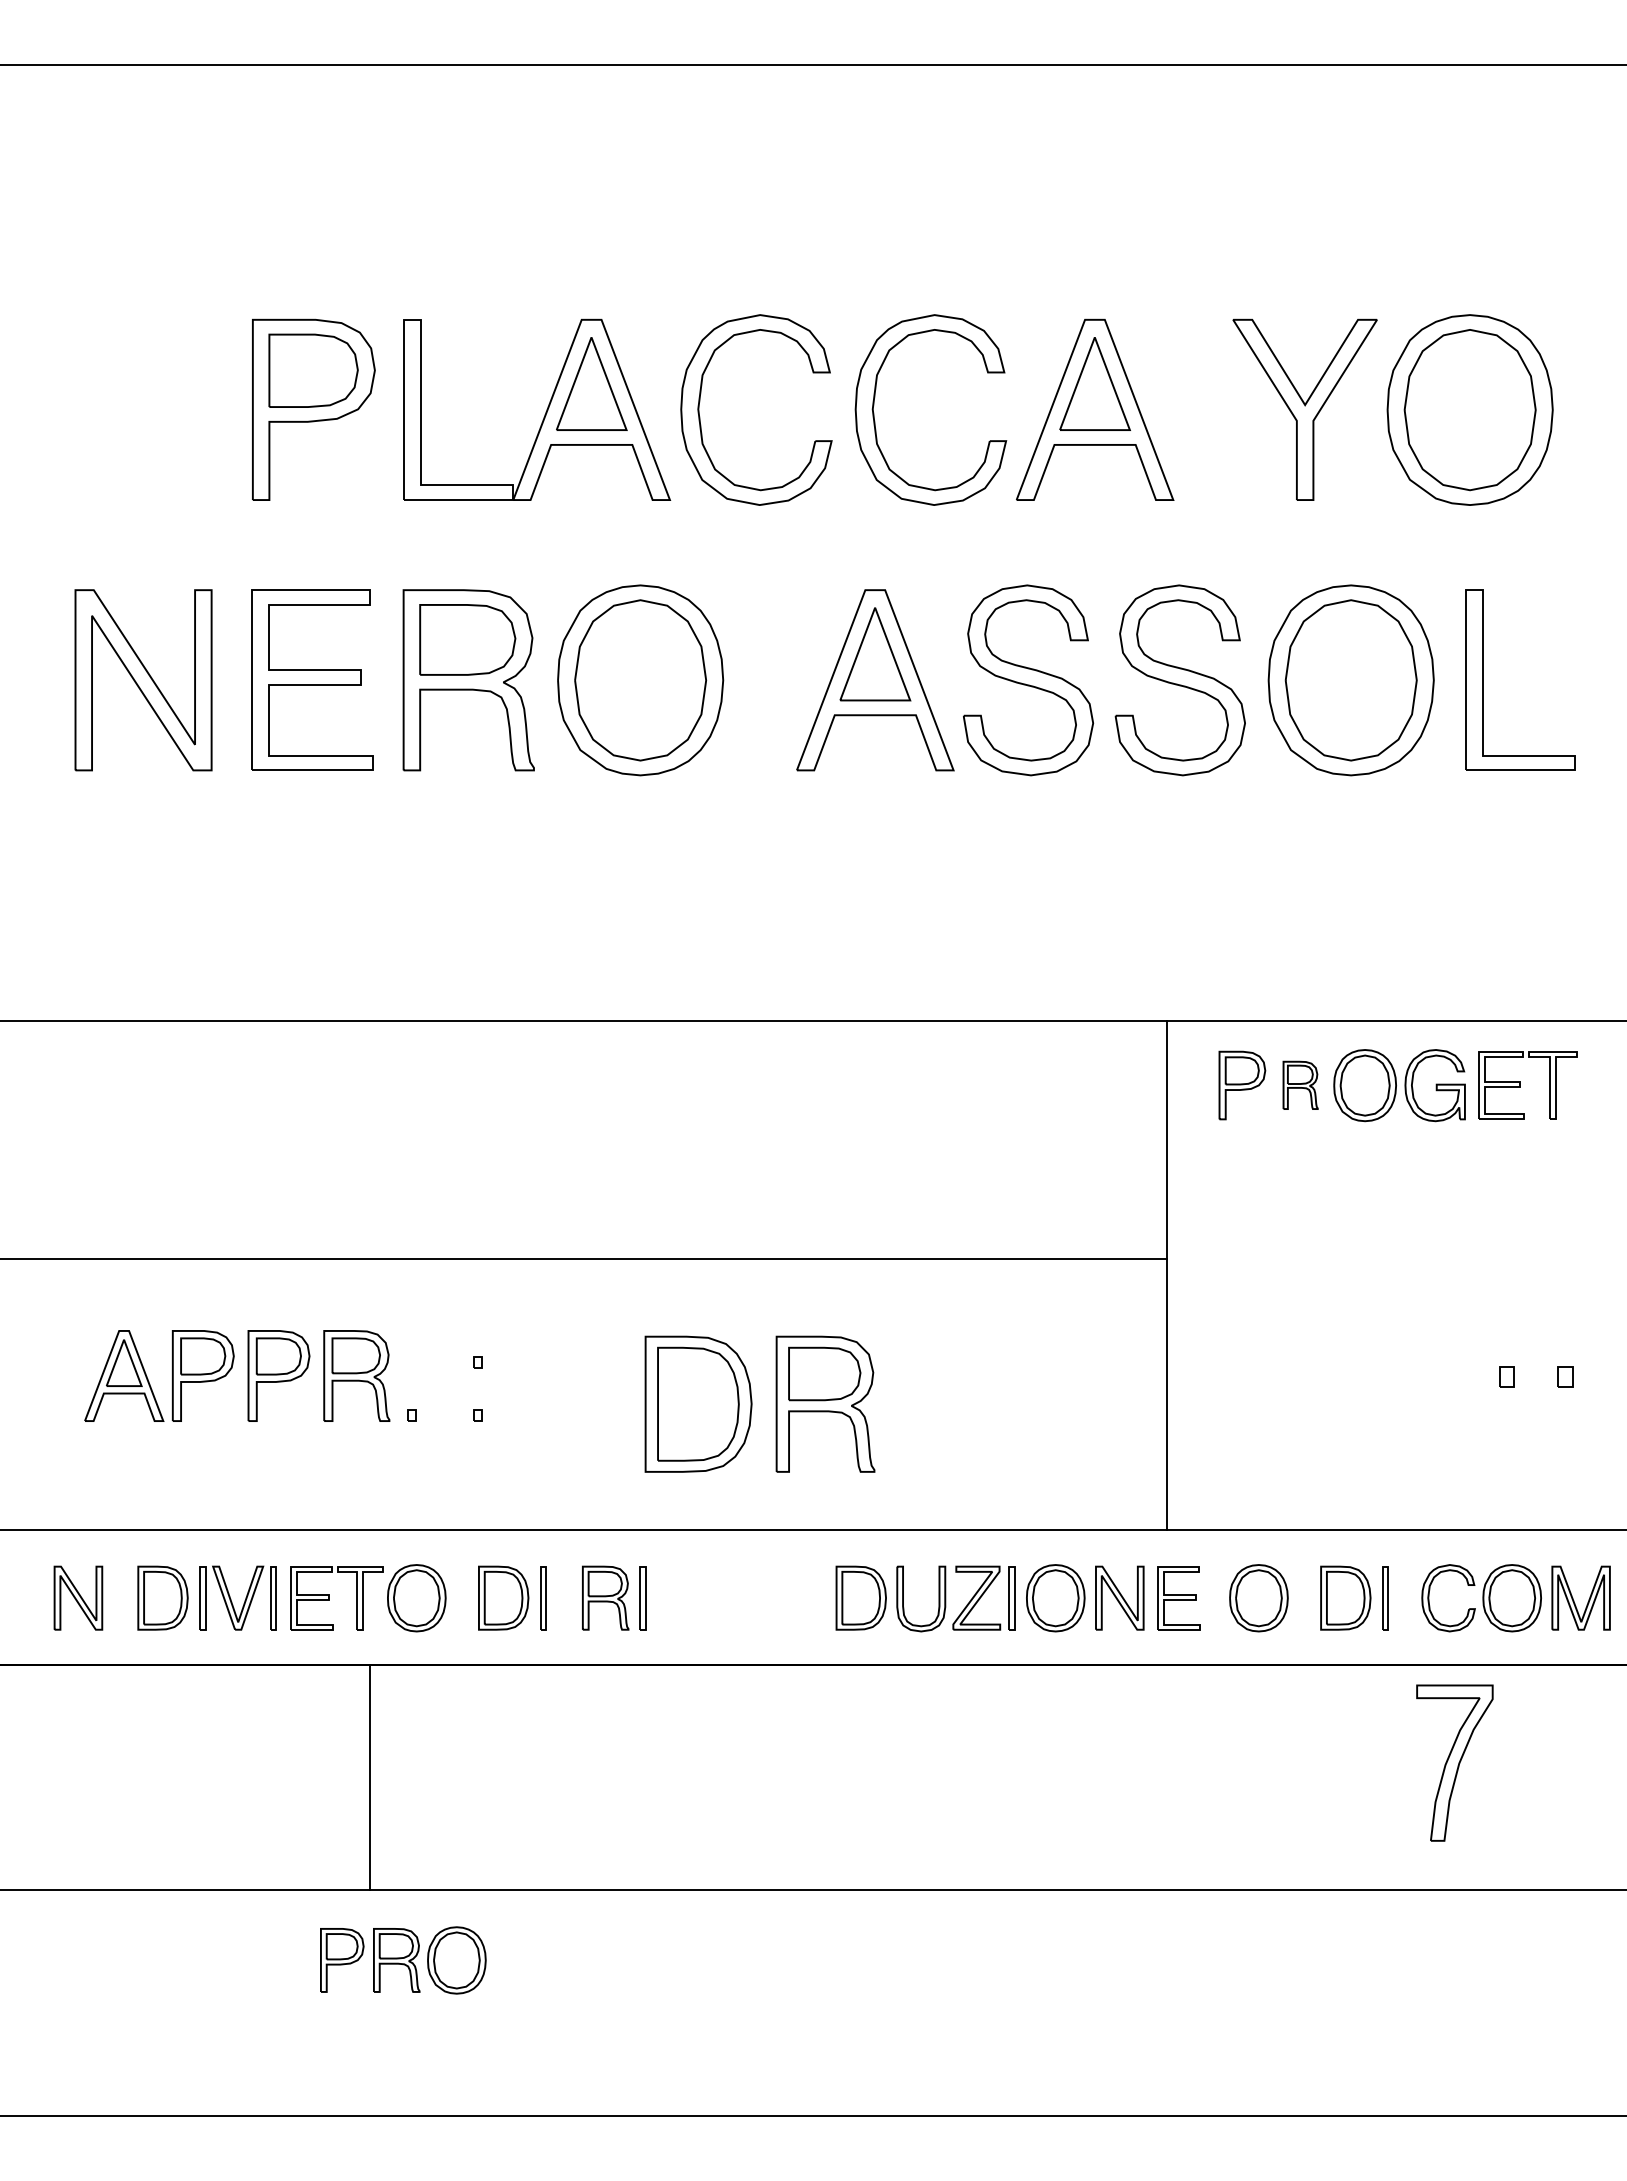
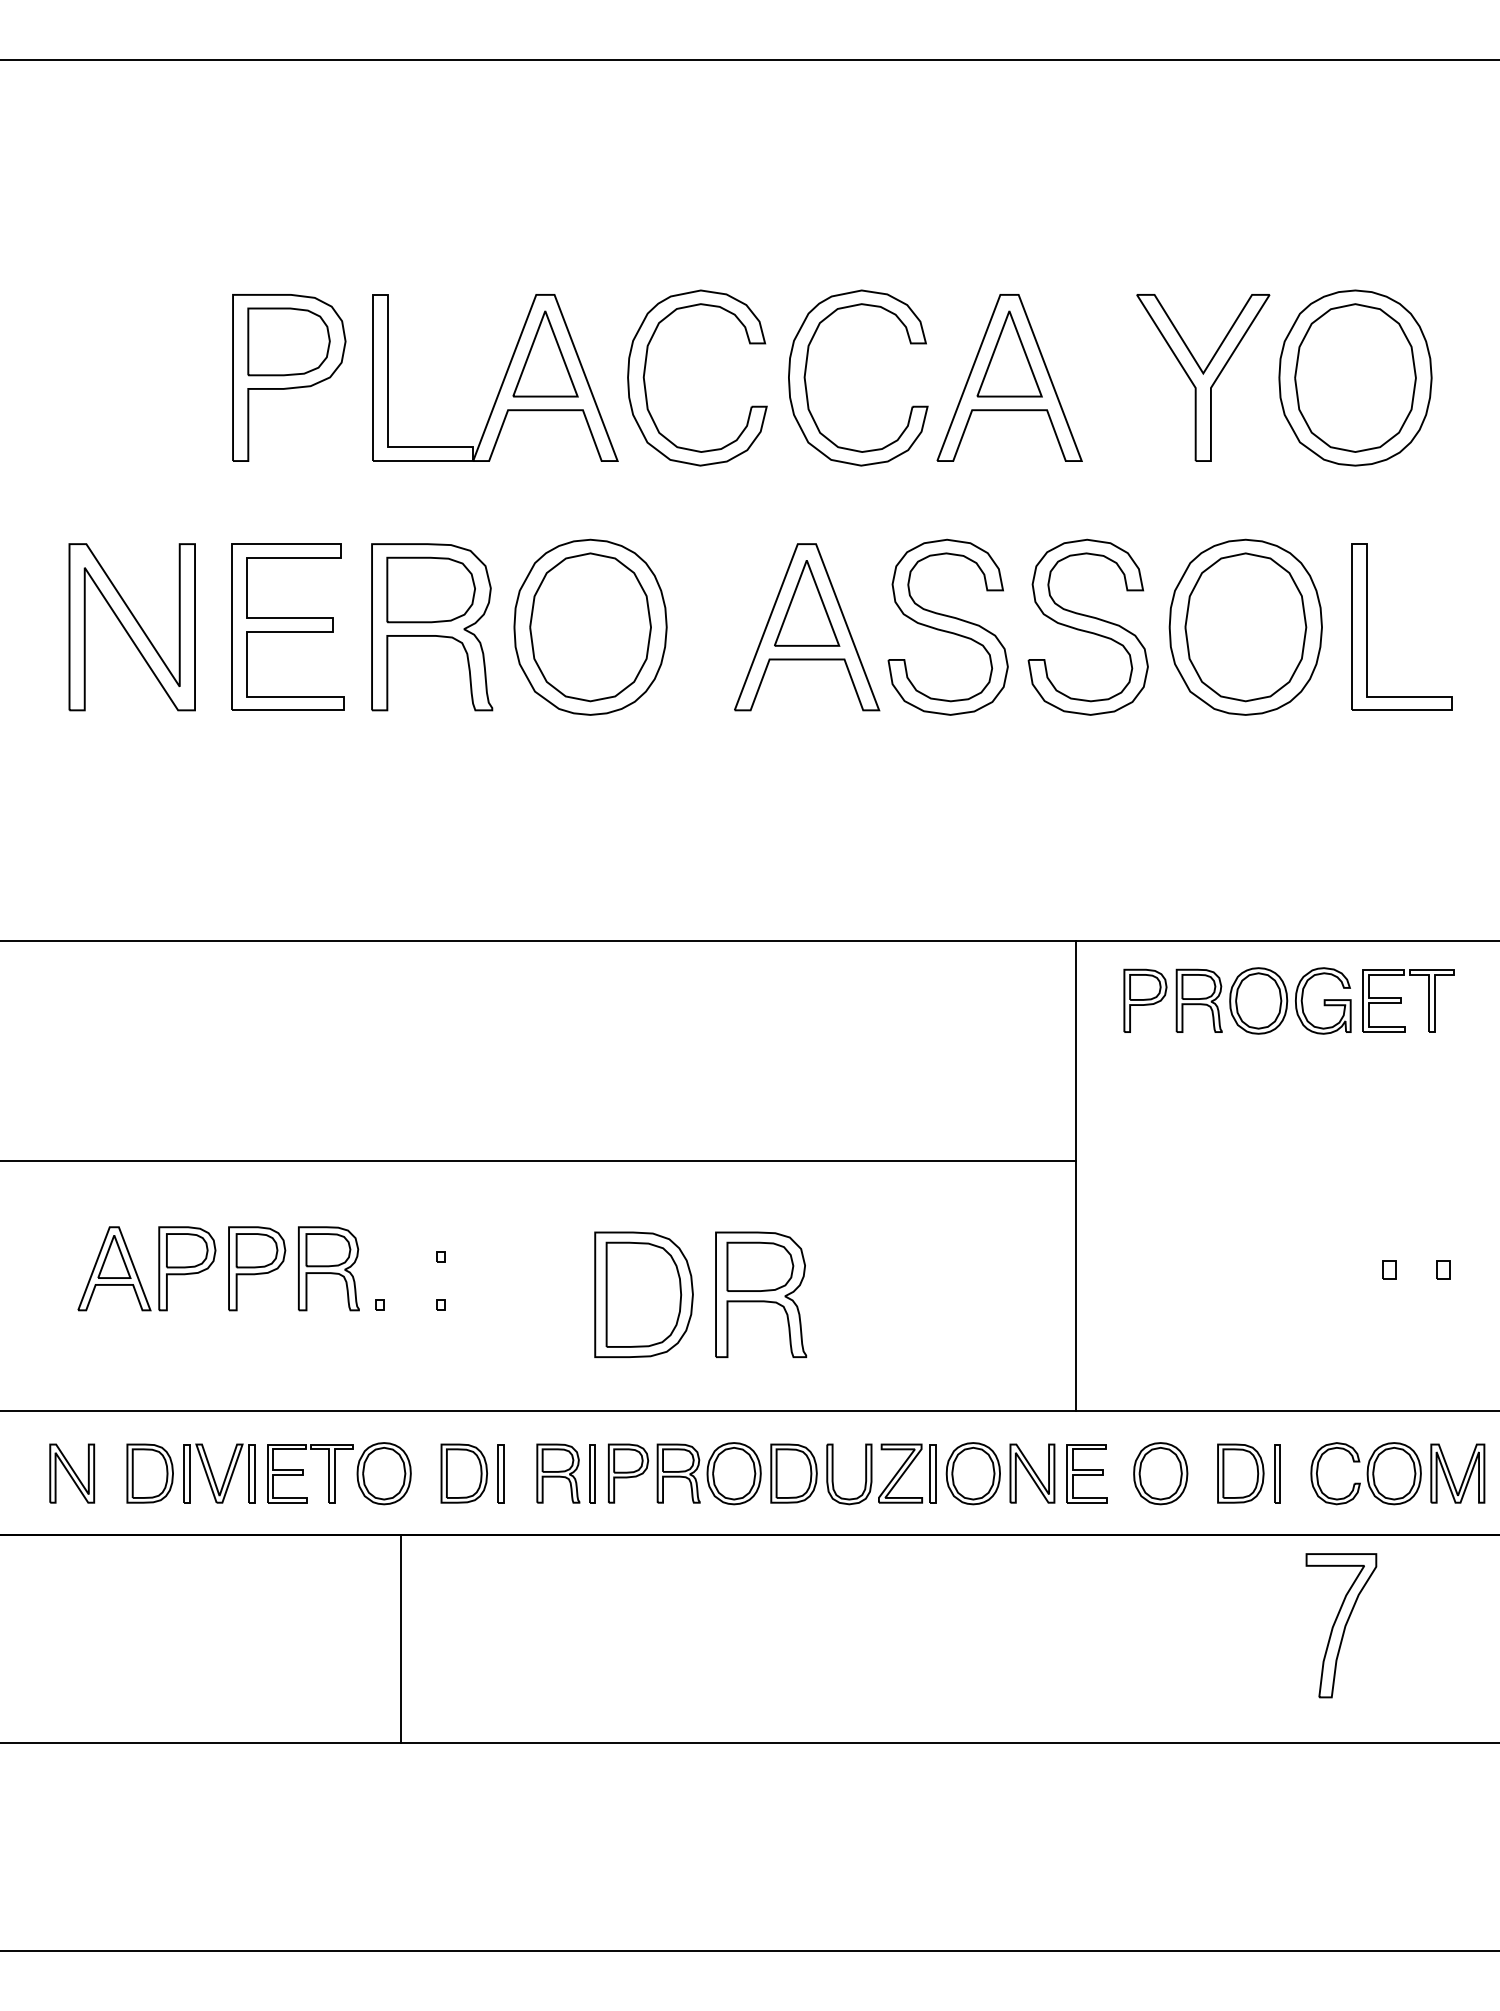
part: (1299, 1085) -> (1198, 1000), size x1.43
line: (369, 1776) -> (400, 1638), moved
part: (403, 1960) -> (684, 1473), moved

